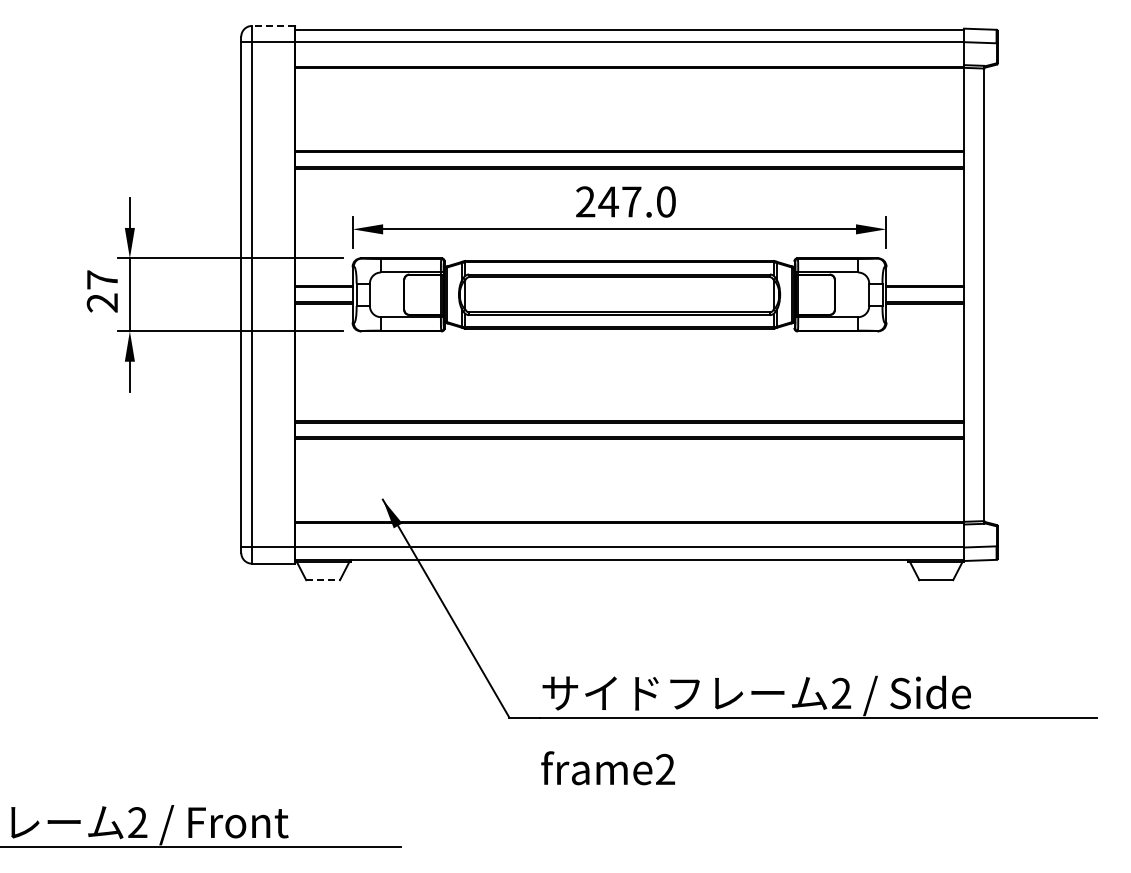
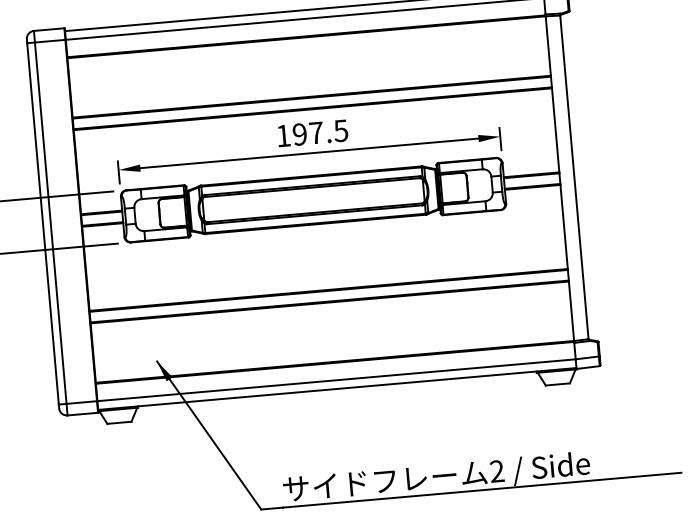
line: (272, 25) -> (48, 29), dashed -> solid
text: (625, 201) -> (311, 133), 247.0 -> 197.5
line: (323, 580) -> (119, 423), dashed -> solid

